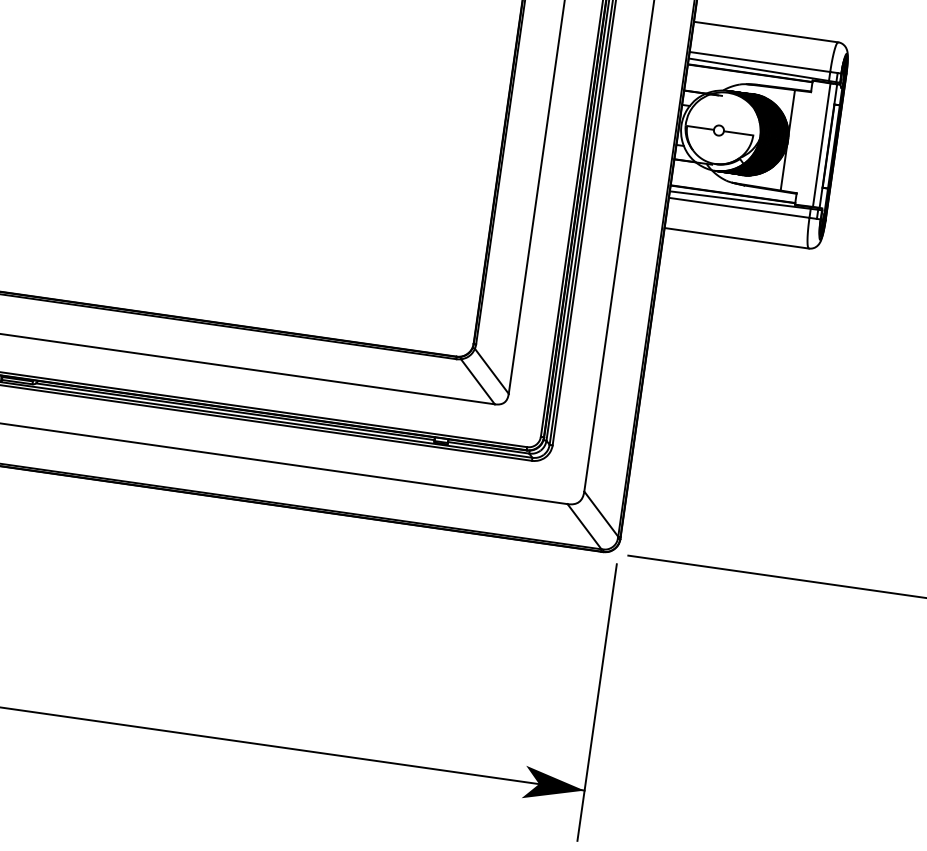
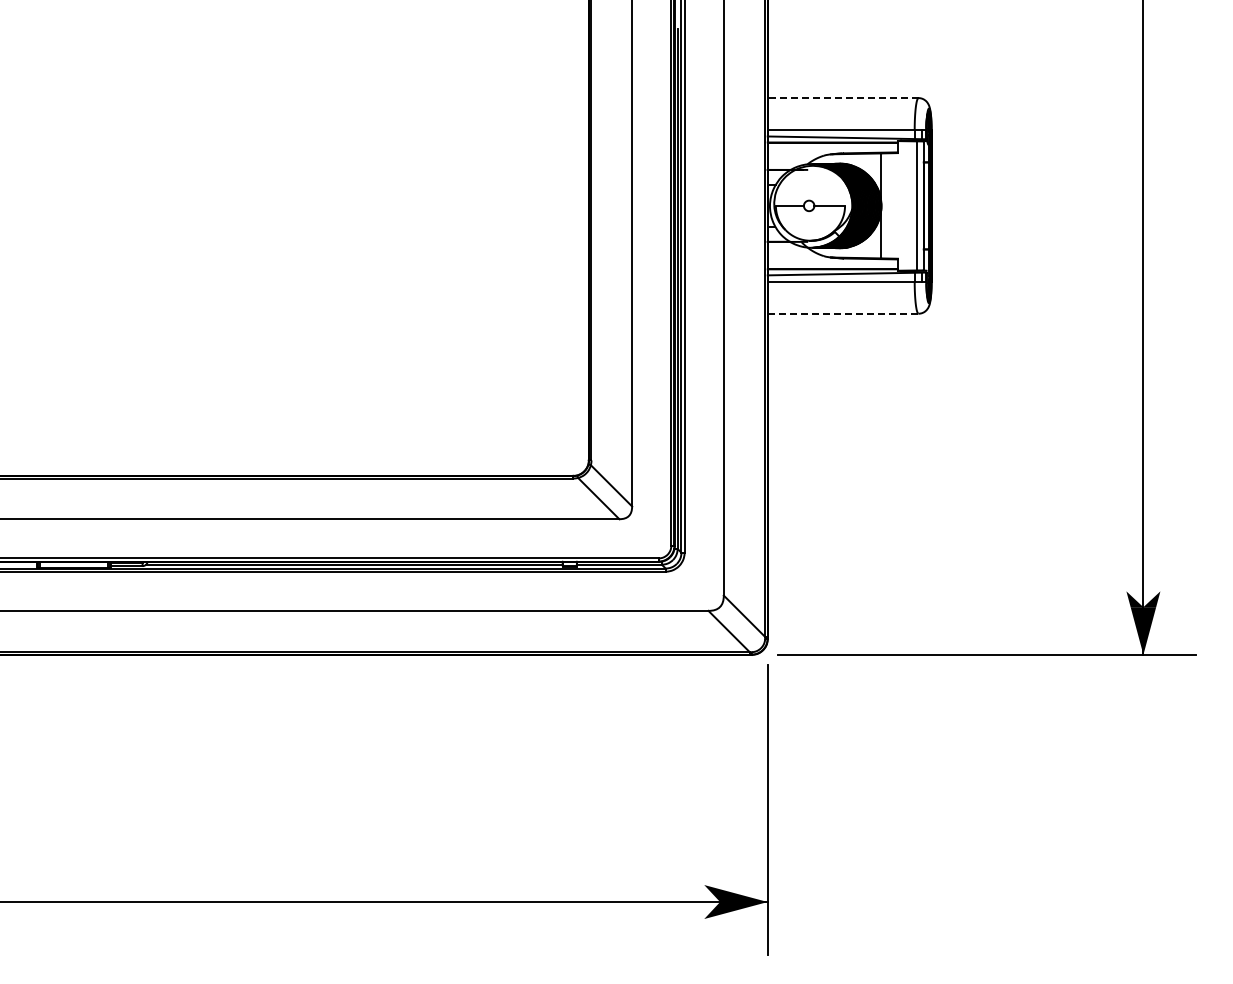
line: (765, 32) -> (842, 98), solid -> dashed
line: (737, 238) -> (843, 313), solid -> dashed

